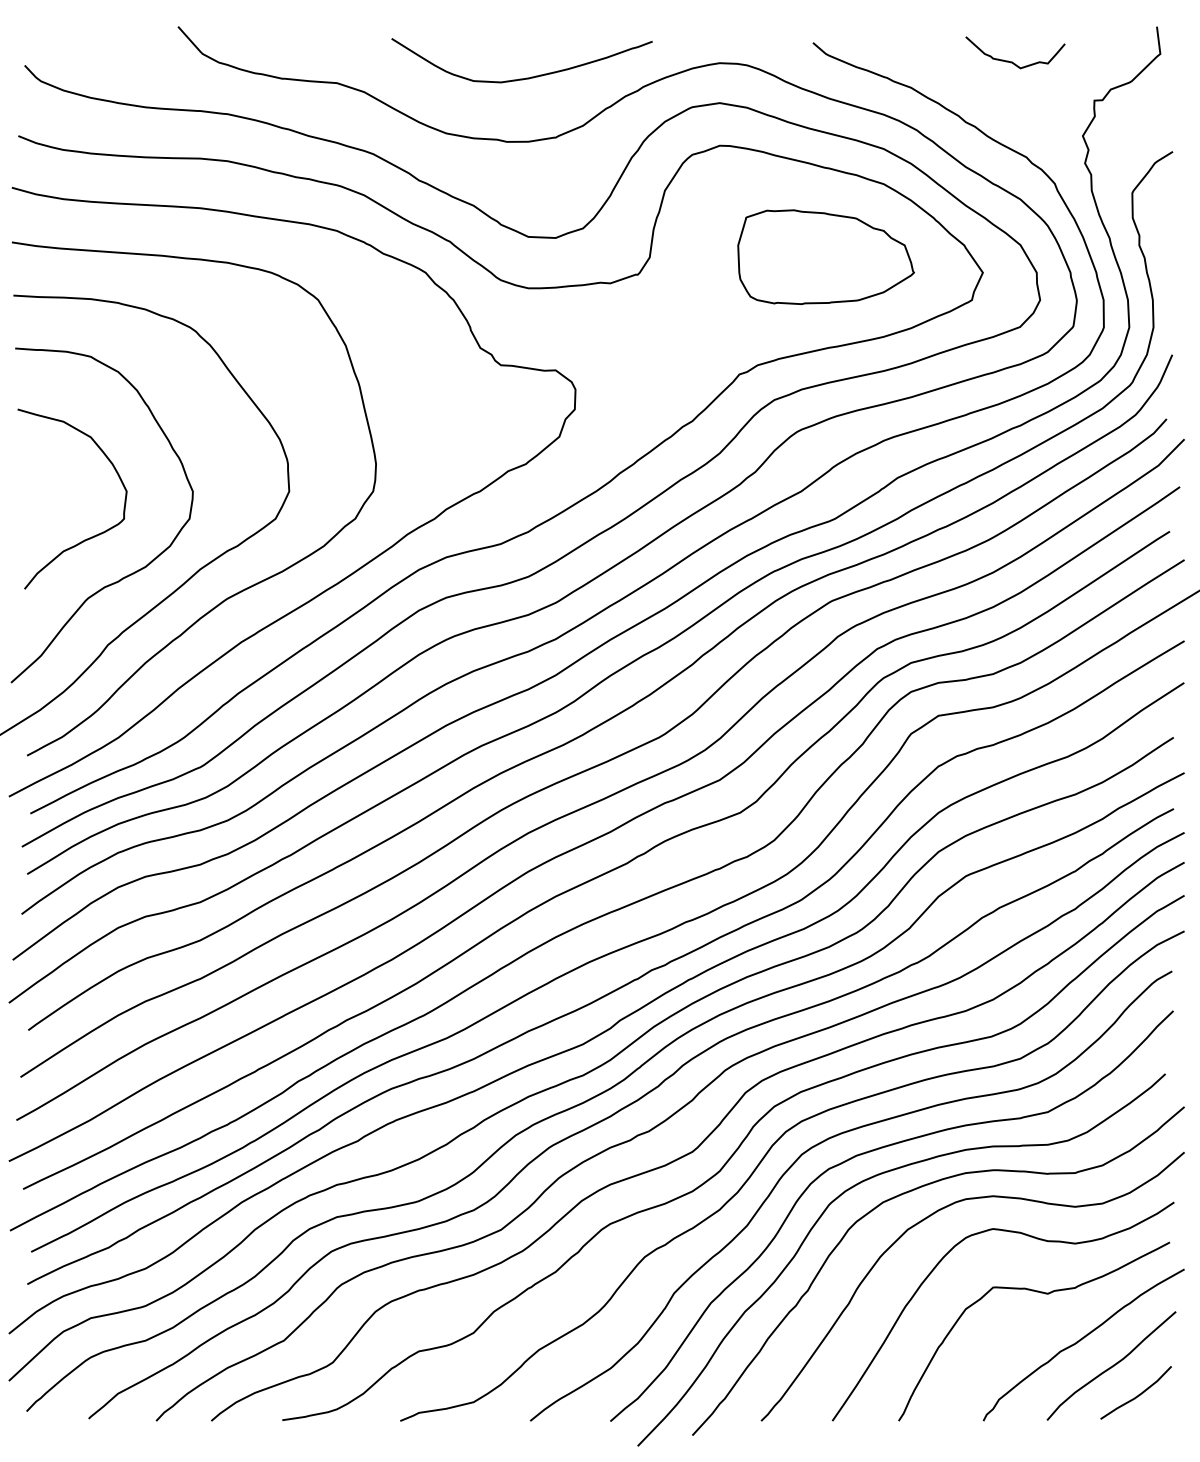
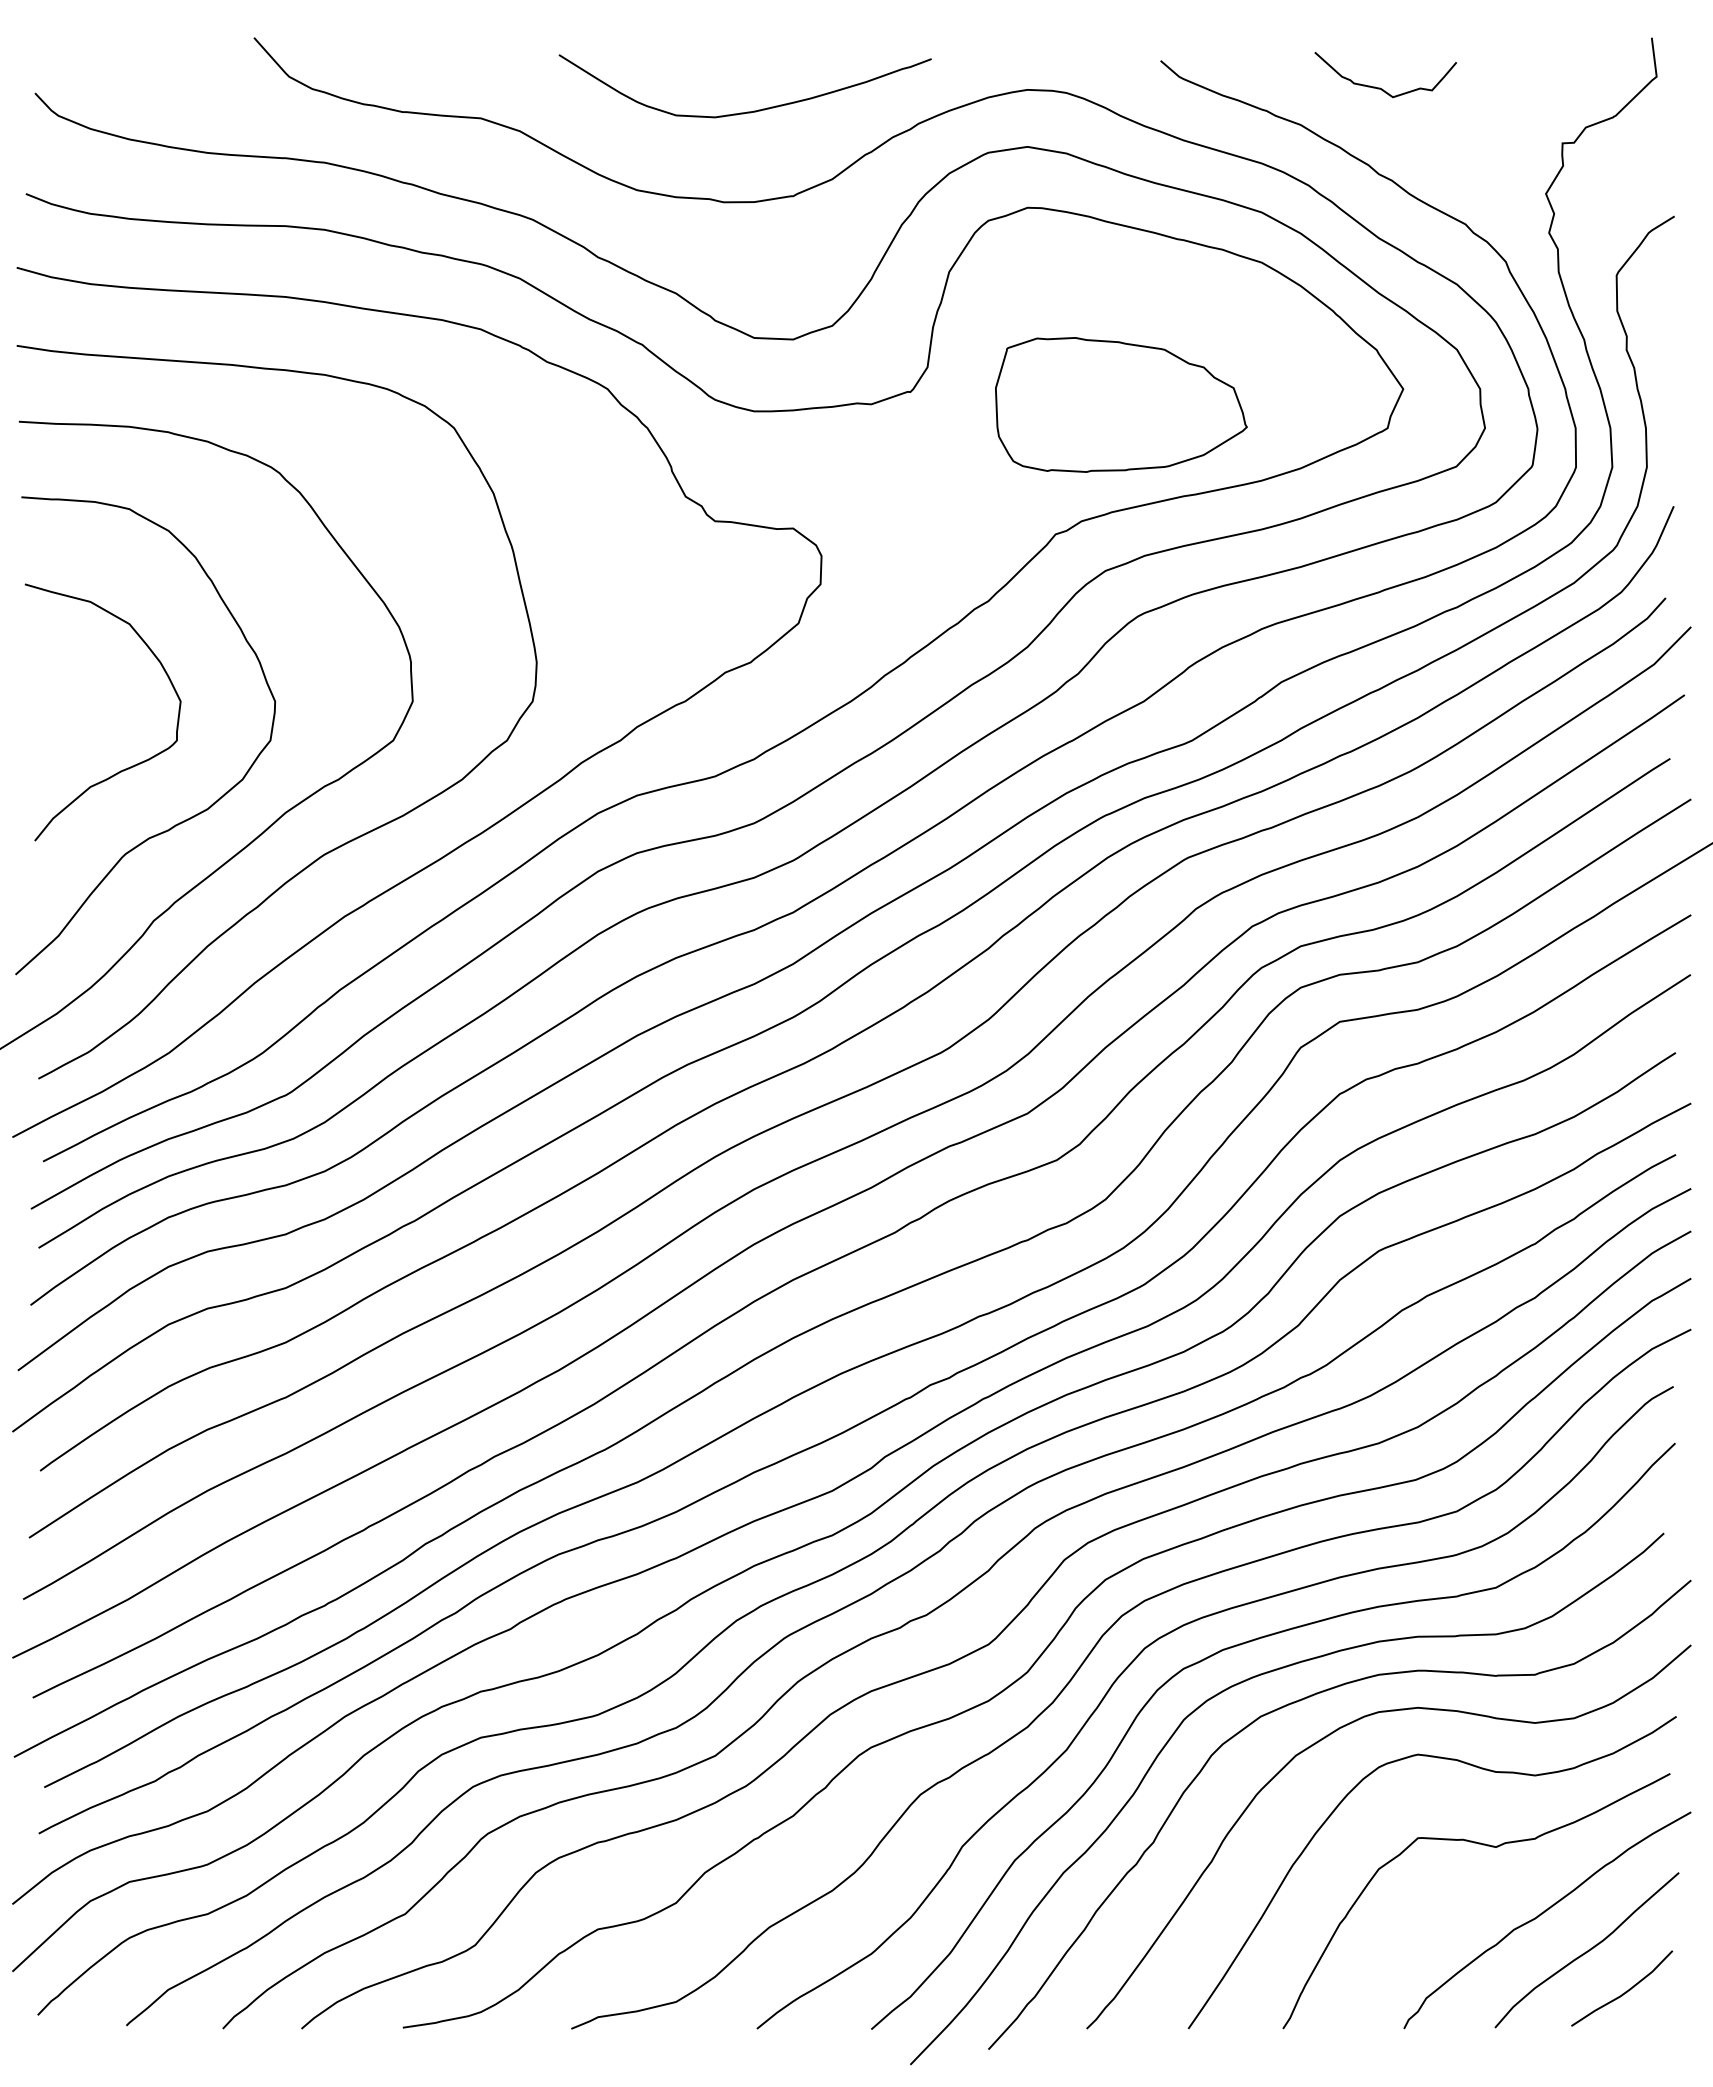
curve: (1011, 61) -> (1380, 87), moved
part: (826, 256) -> (1121, 404), moved

